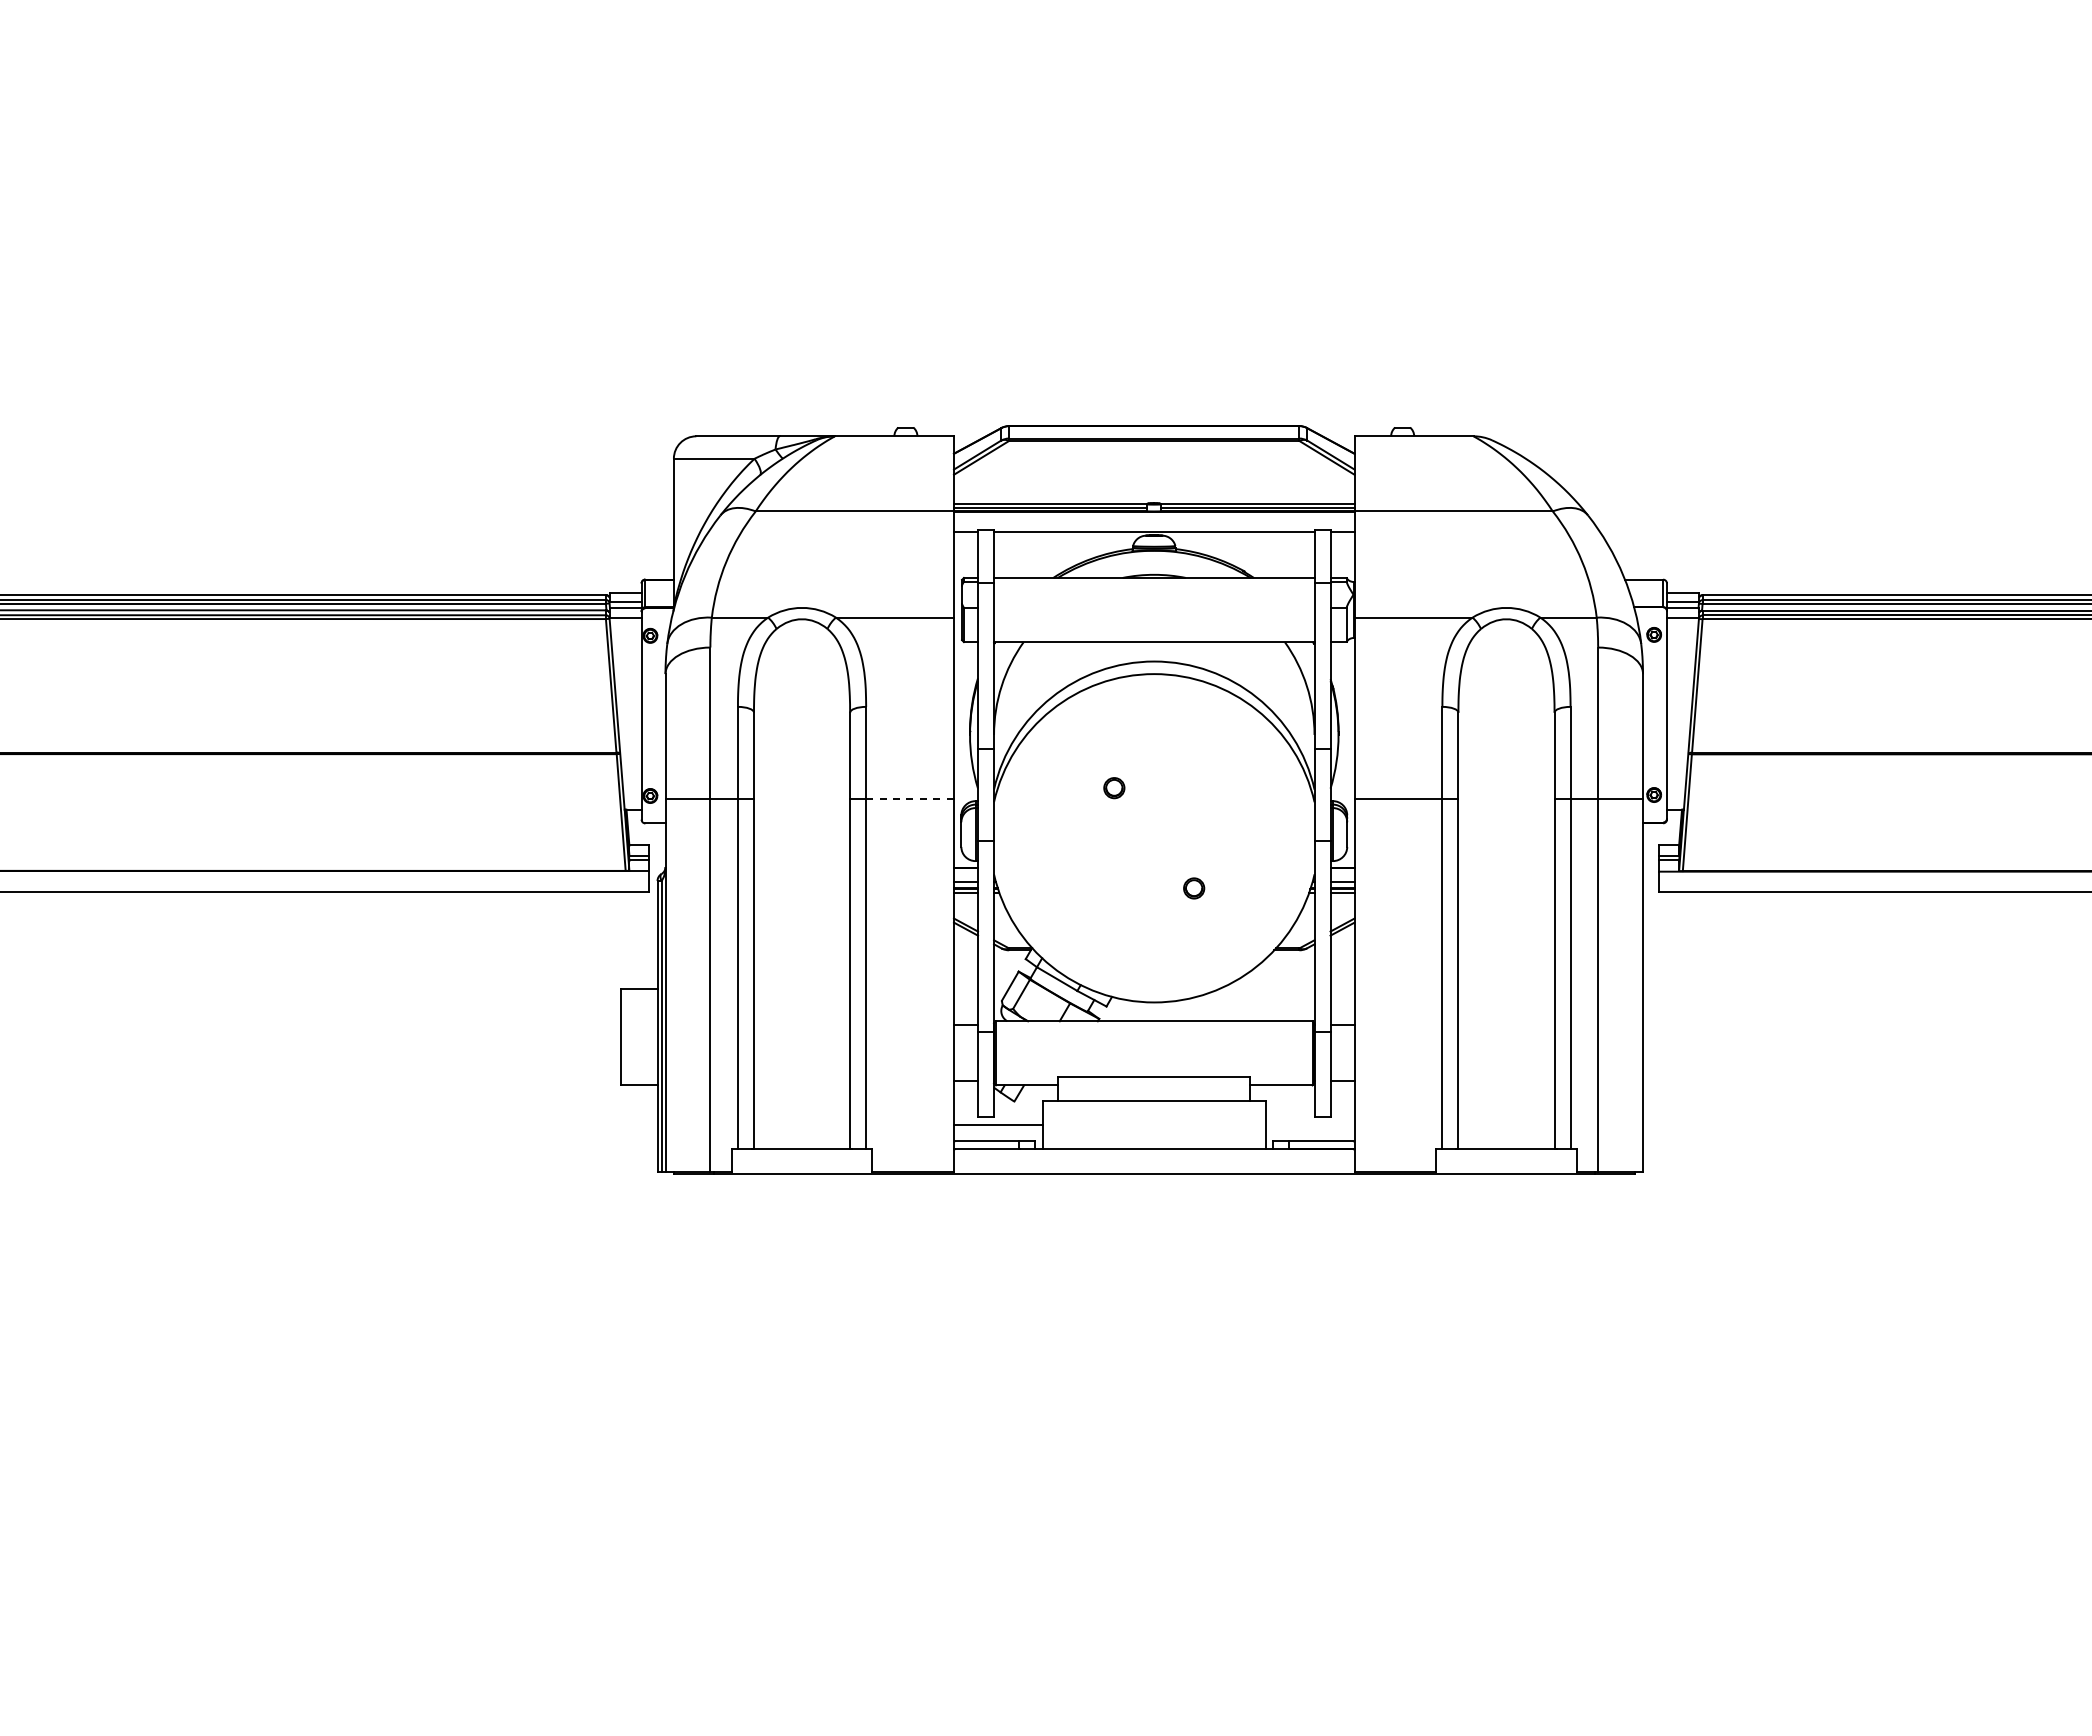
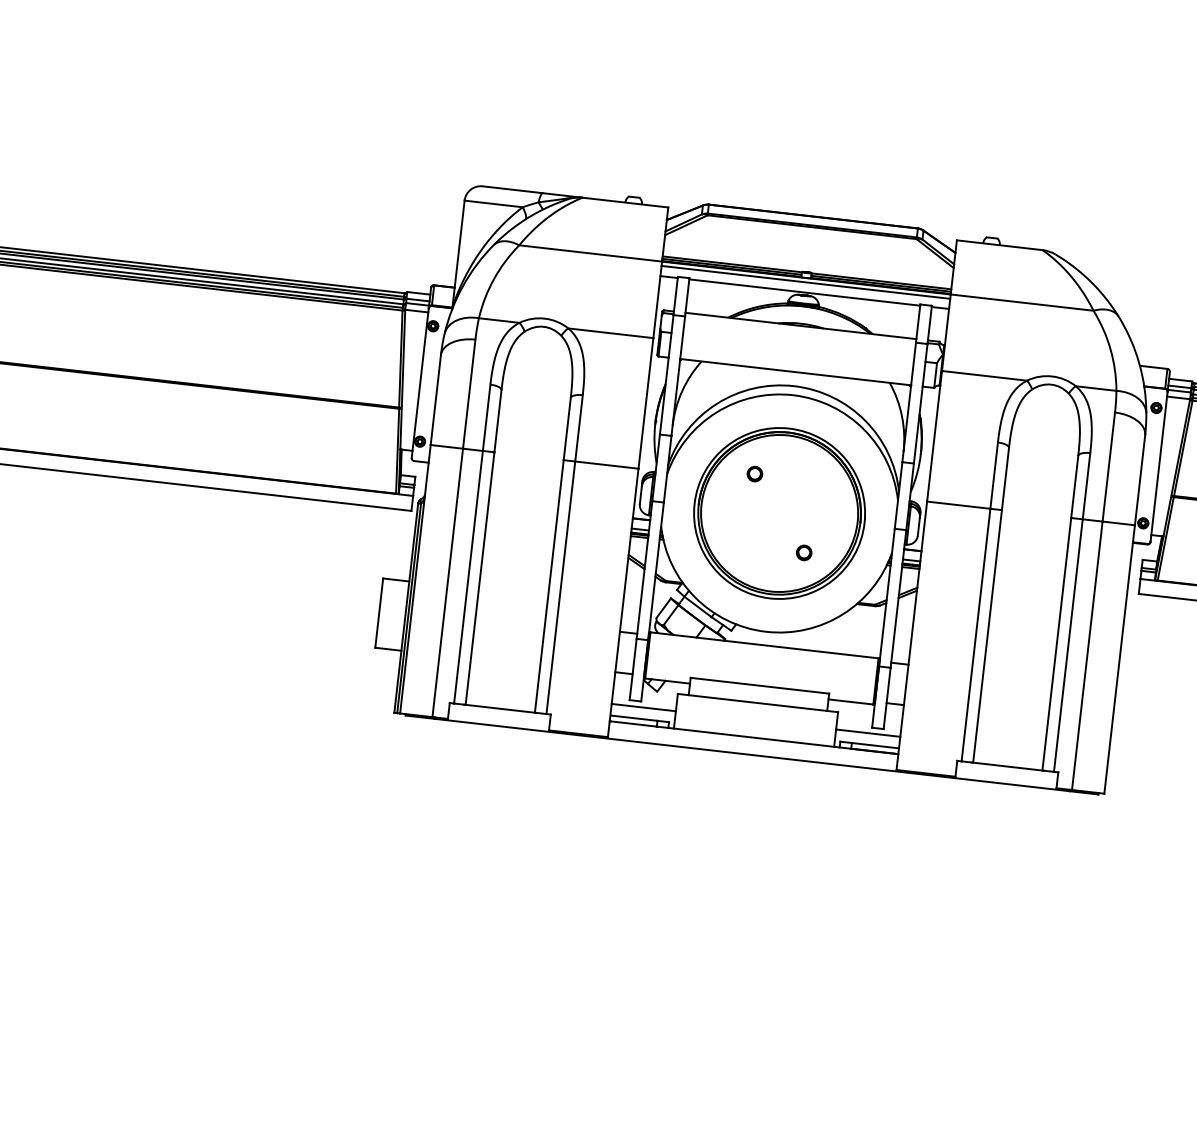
line: (1153, 517) -> (805, 282), added
line: (910, 798) -> (607, 464), dashed -> solid
part: (1154, 837) -> (779, 512), added
line: (1309, 1125) -> (867, 733), added

